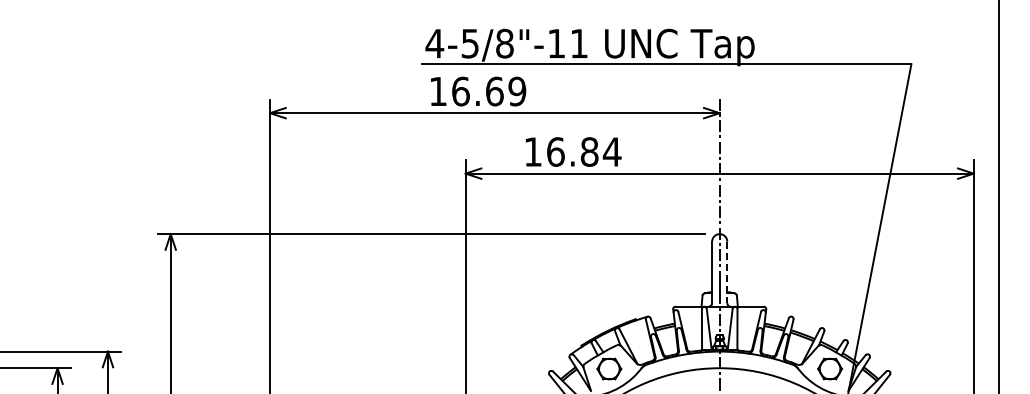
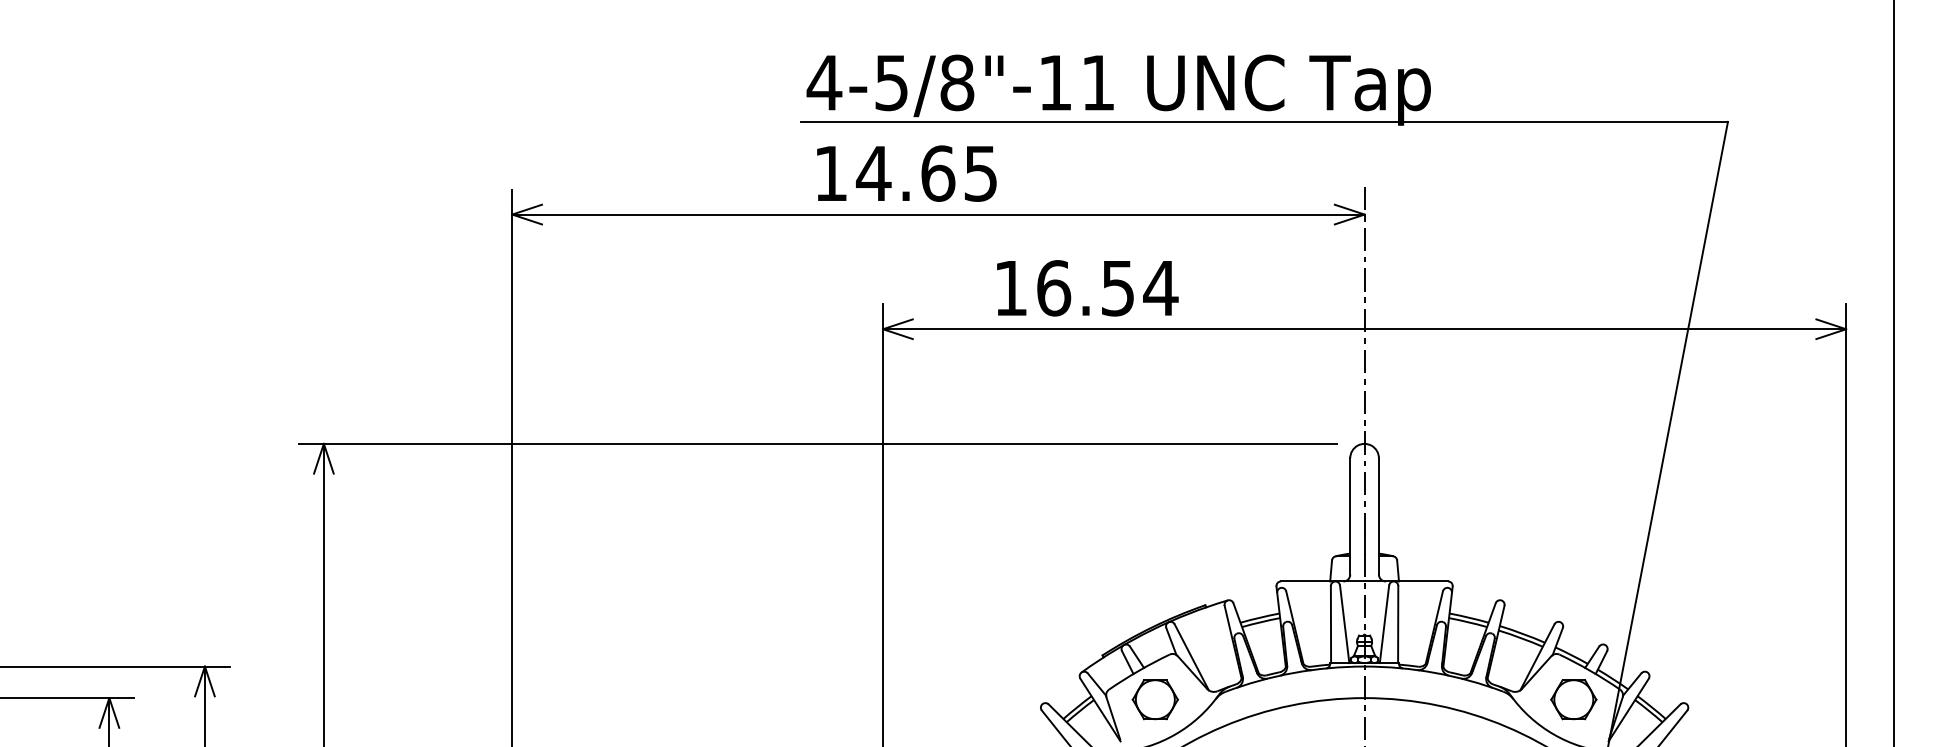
text: (488, 91) -> (926, 173), 16.69 -> 14.65
text: (589, 151) -> (1117, 287), 16.84 -> 16.54
line: (727, 272) -> (1379, 516), dashed -> solid

